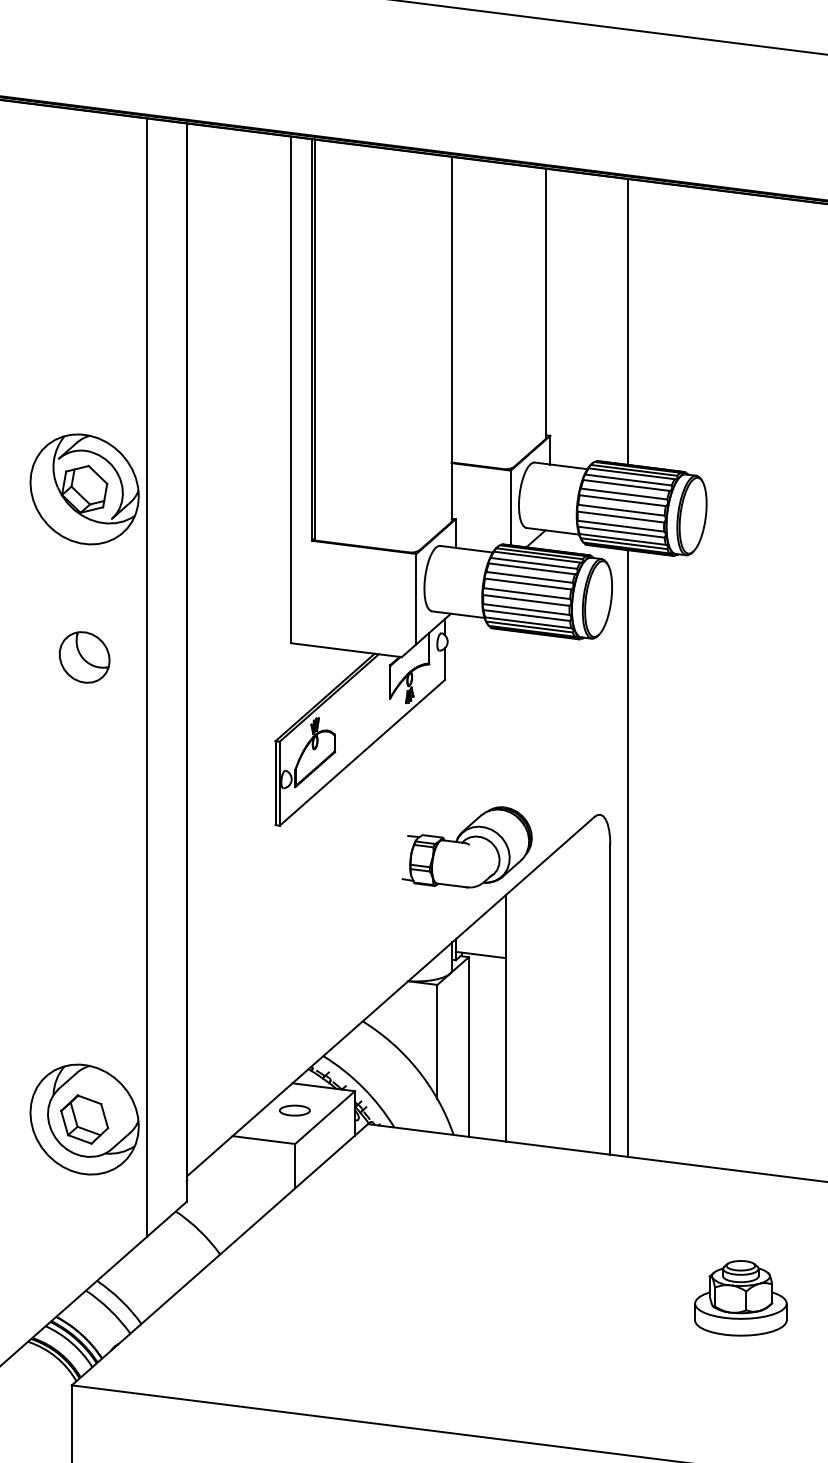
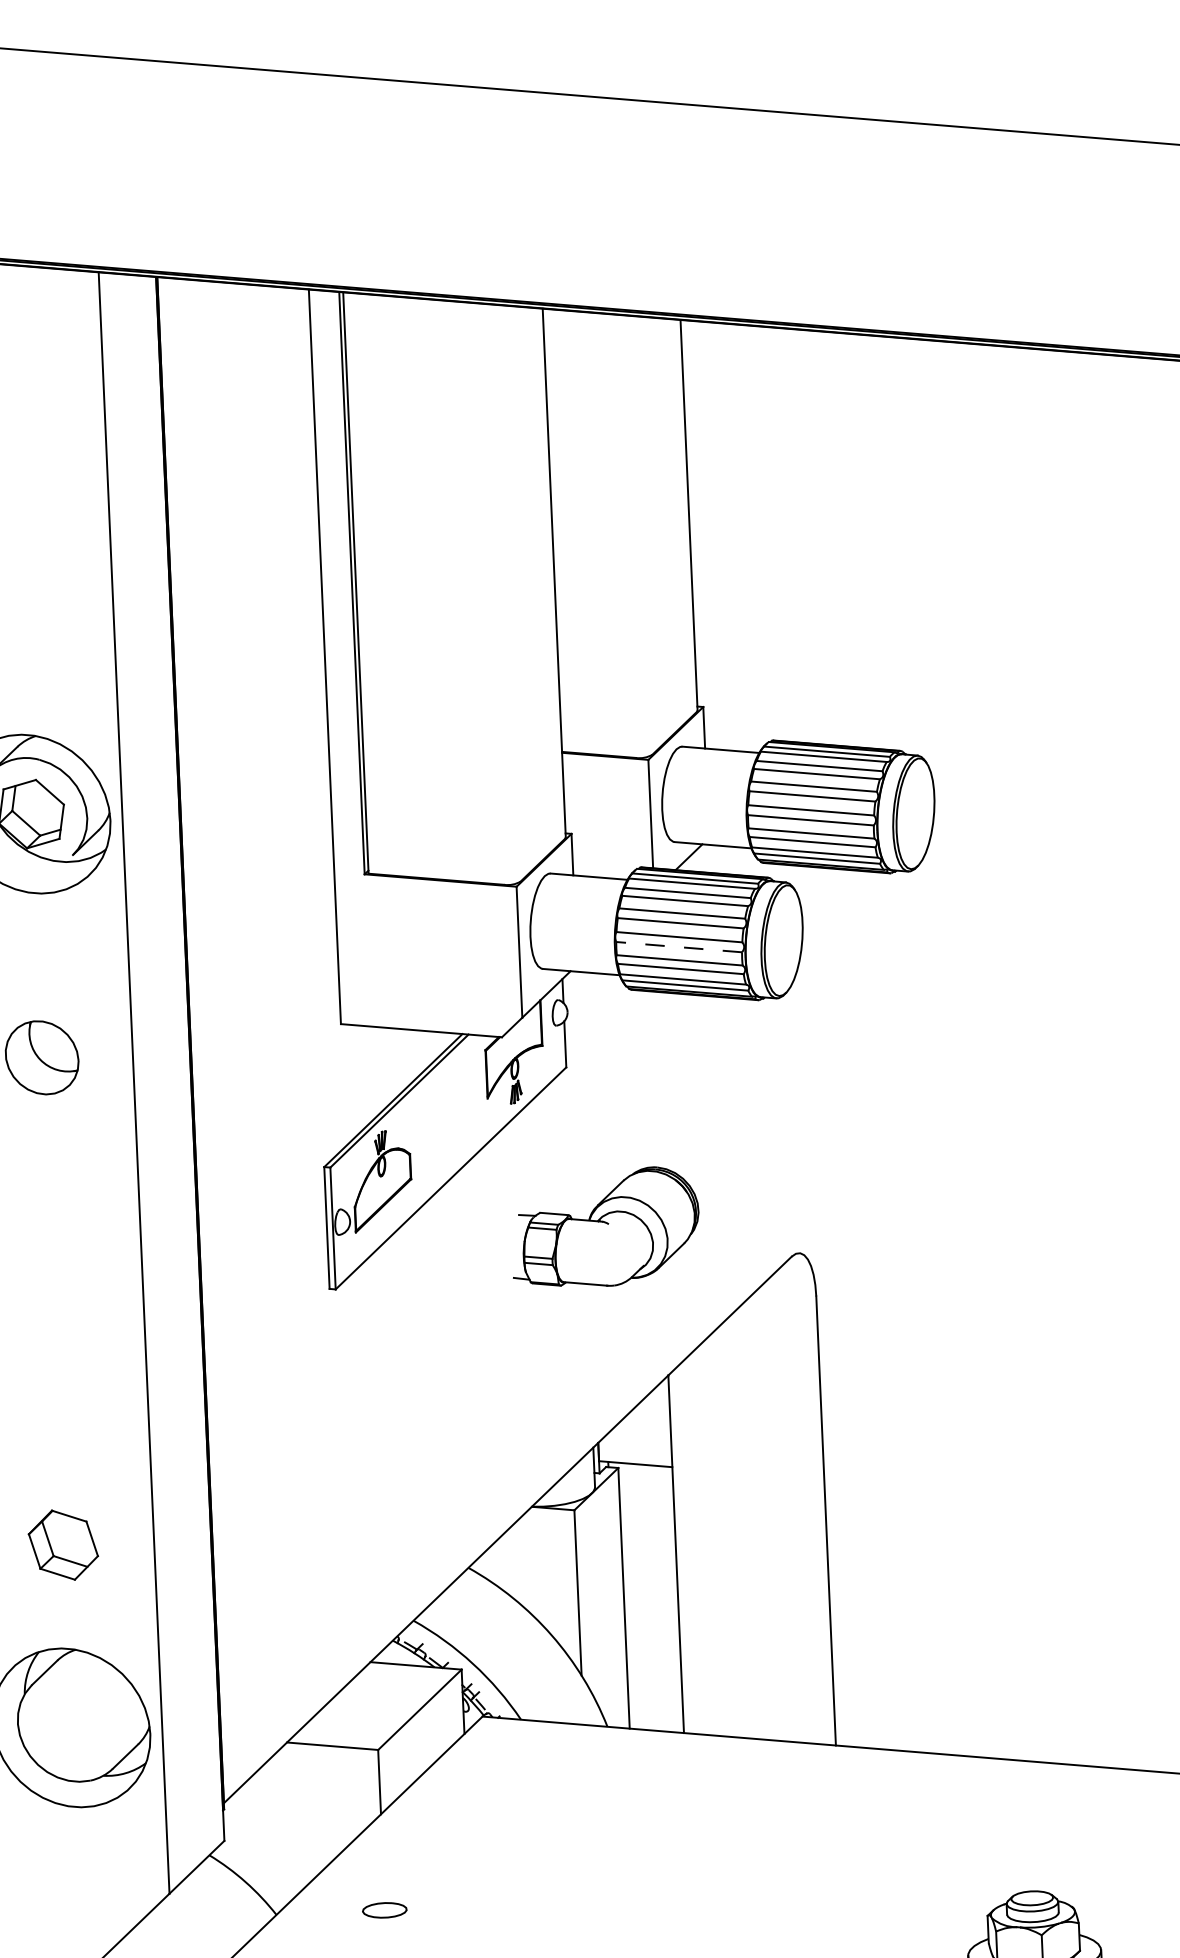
line: (627, 321) -> (808, 536), removed
line: (525, 600) -> (677, 947), solid -> dashed
part: (466, 847) -> (604, 1227), moved
line: (627, 853) -> (841, 1307), removed
part: (294, 1110) -> (384, 1910), moved
part: (84, 1119) -> (63, 1545), moved

